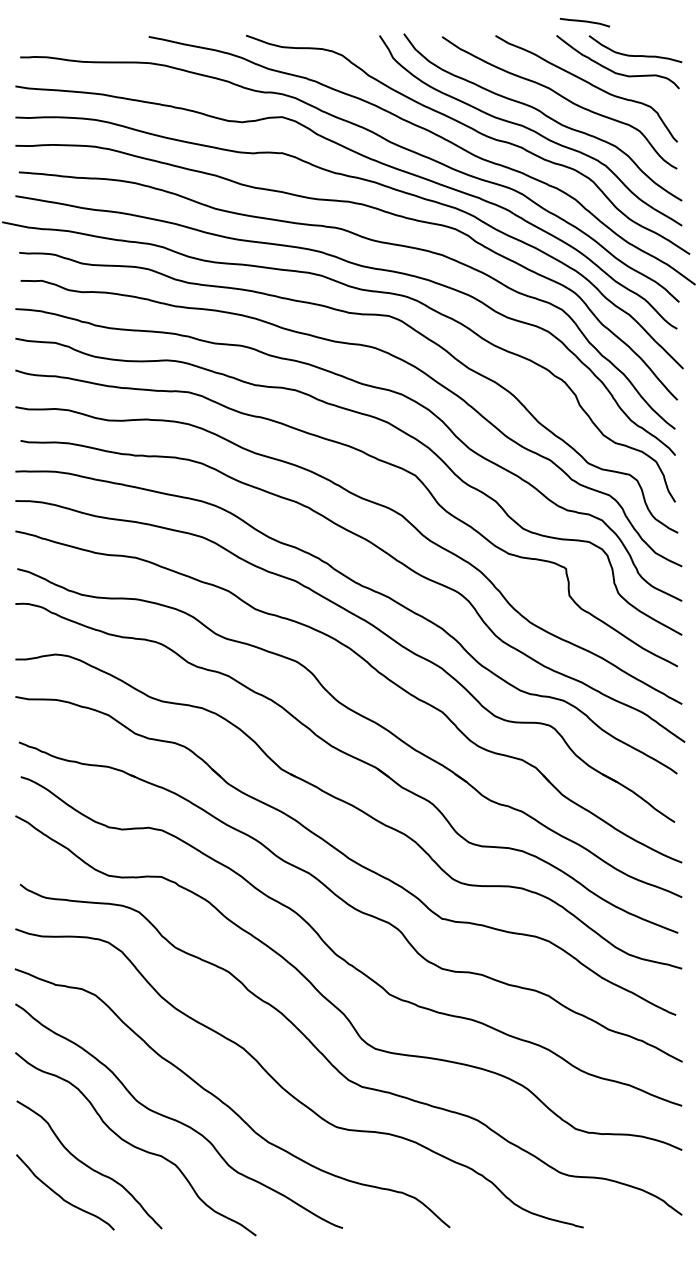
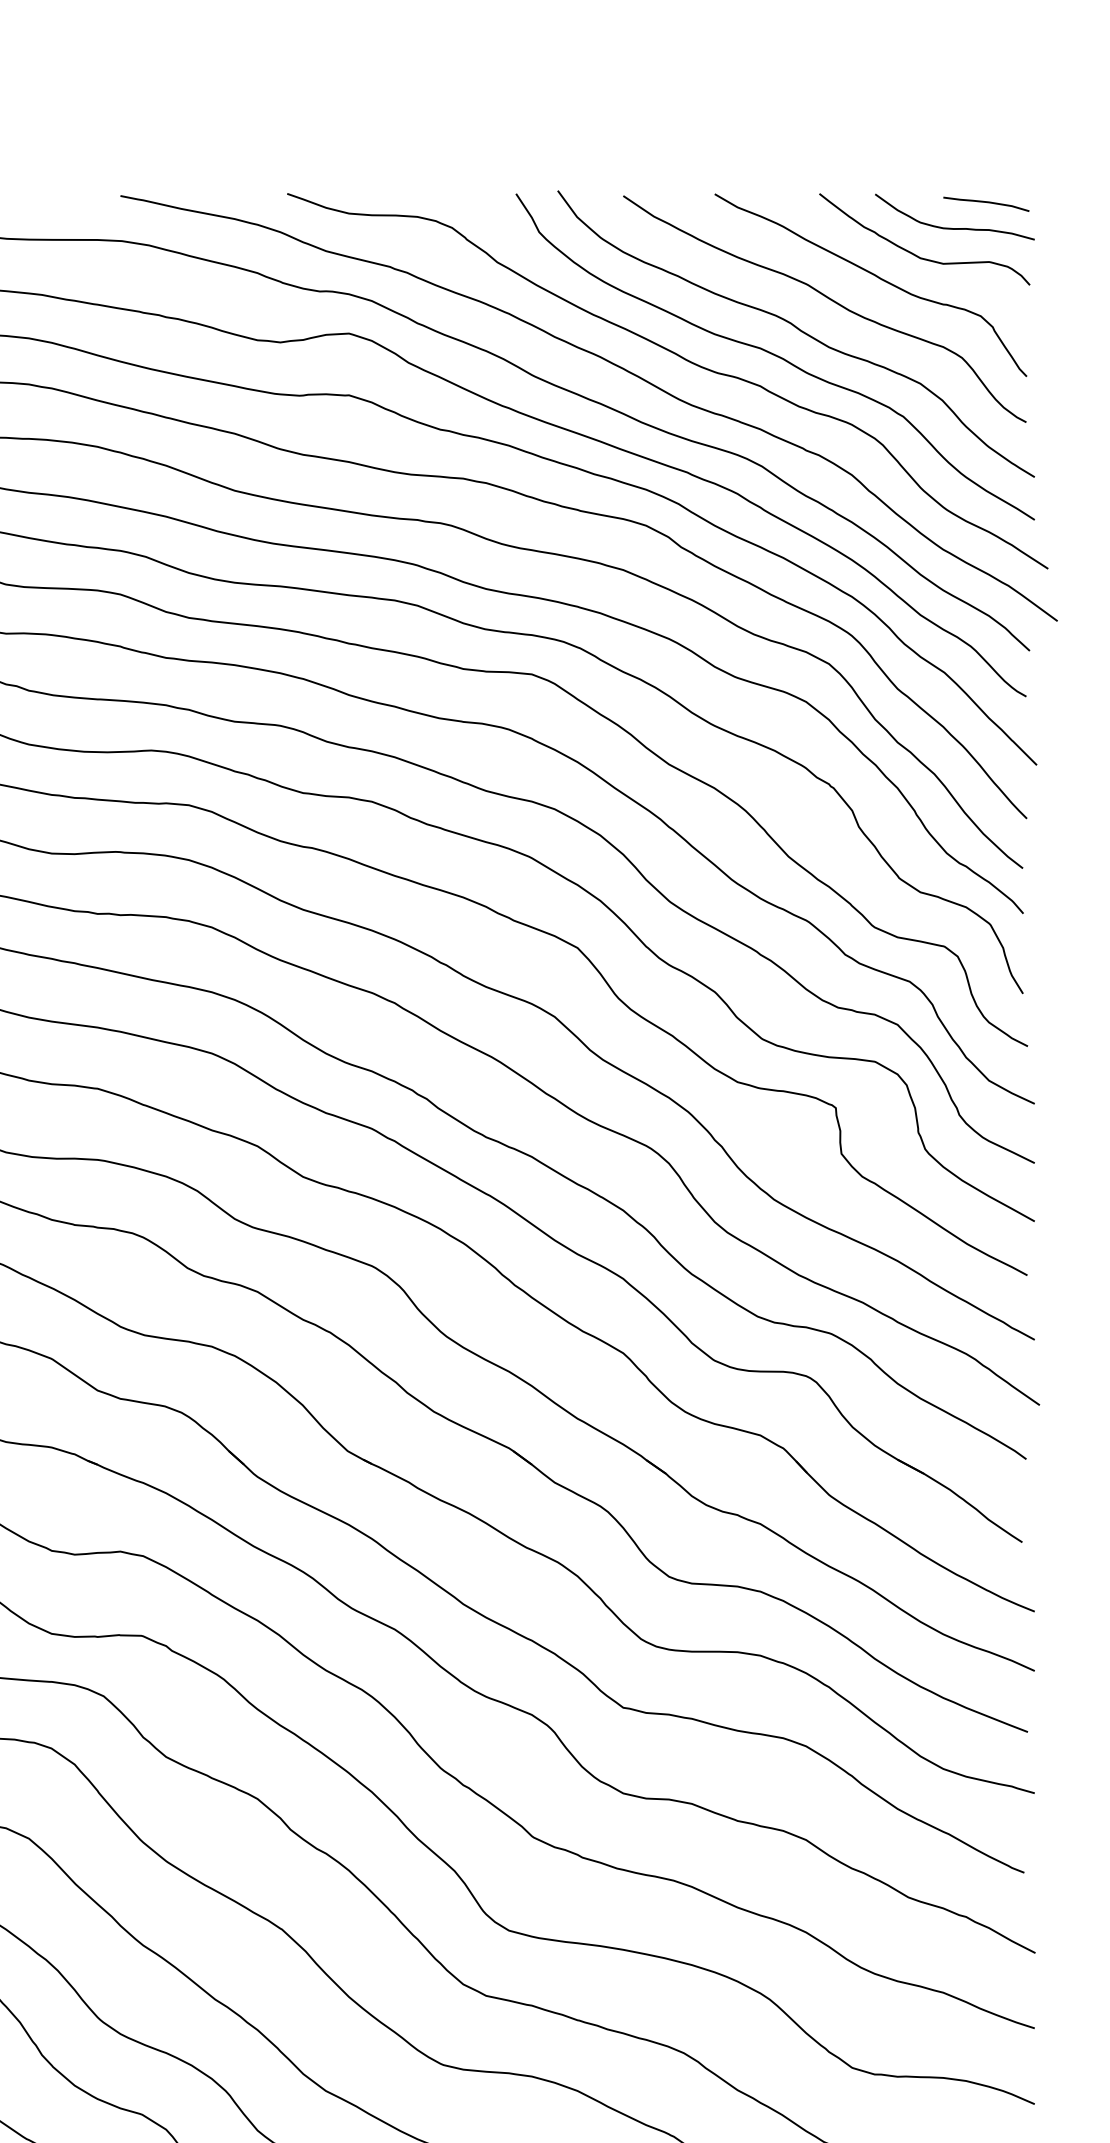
curve: (584, 22) -> (985, 203), moved

